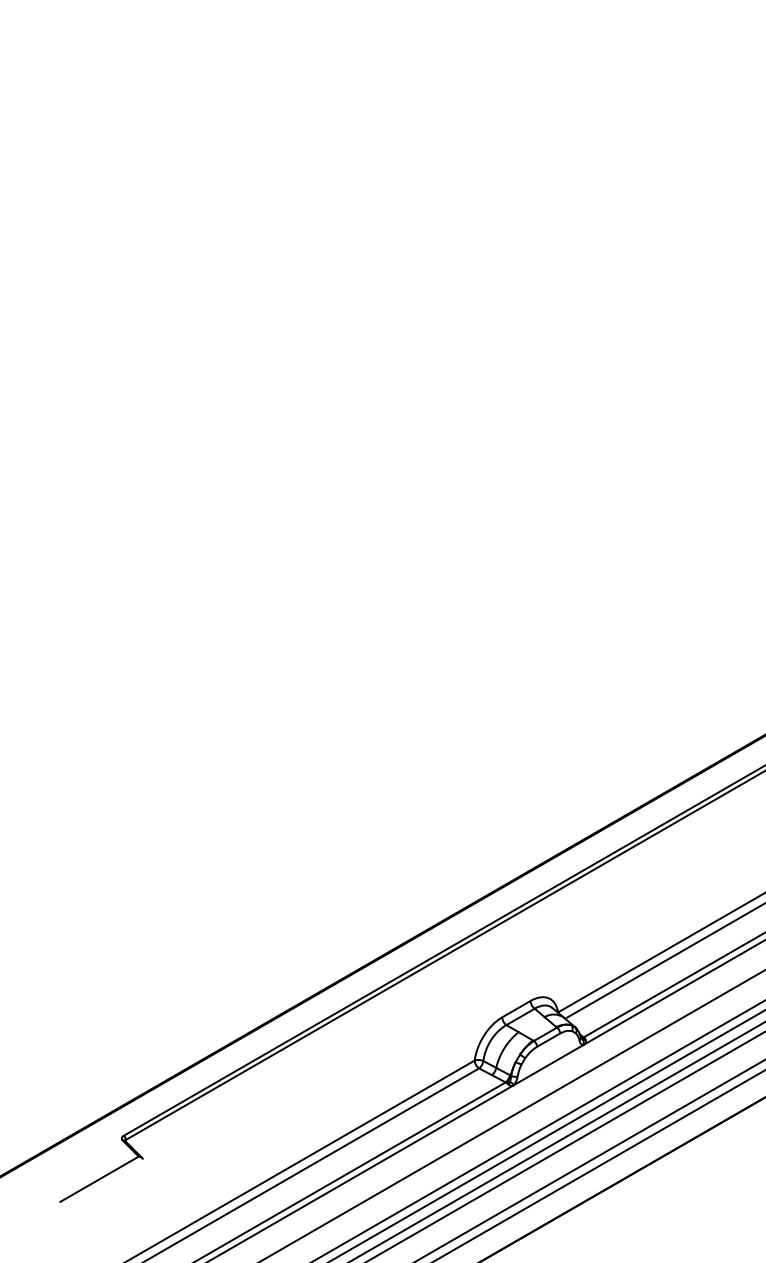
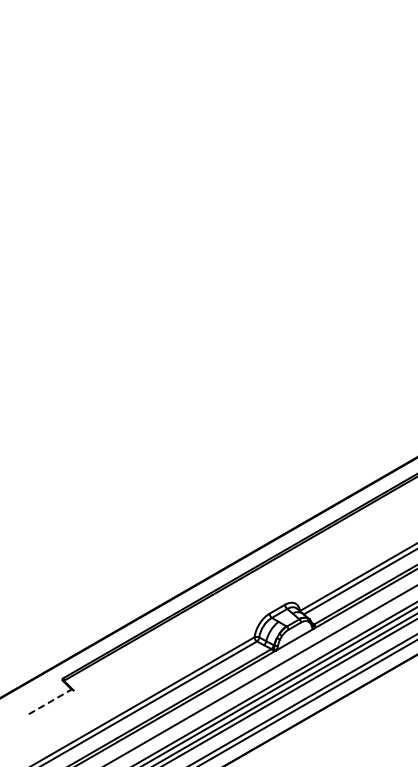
line: (100, 1178) -> (50, 701), solid -> dashed

